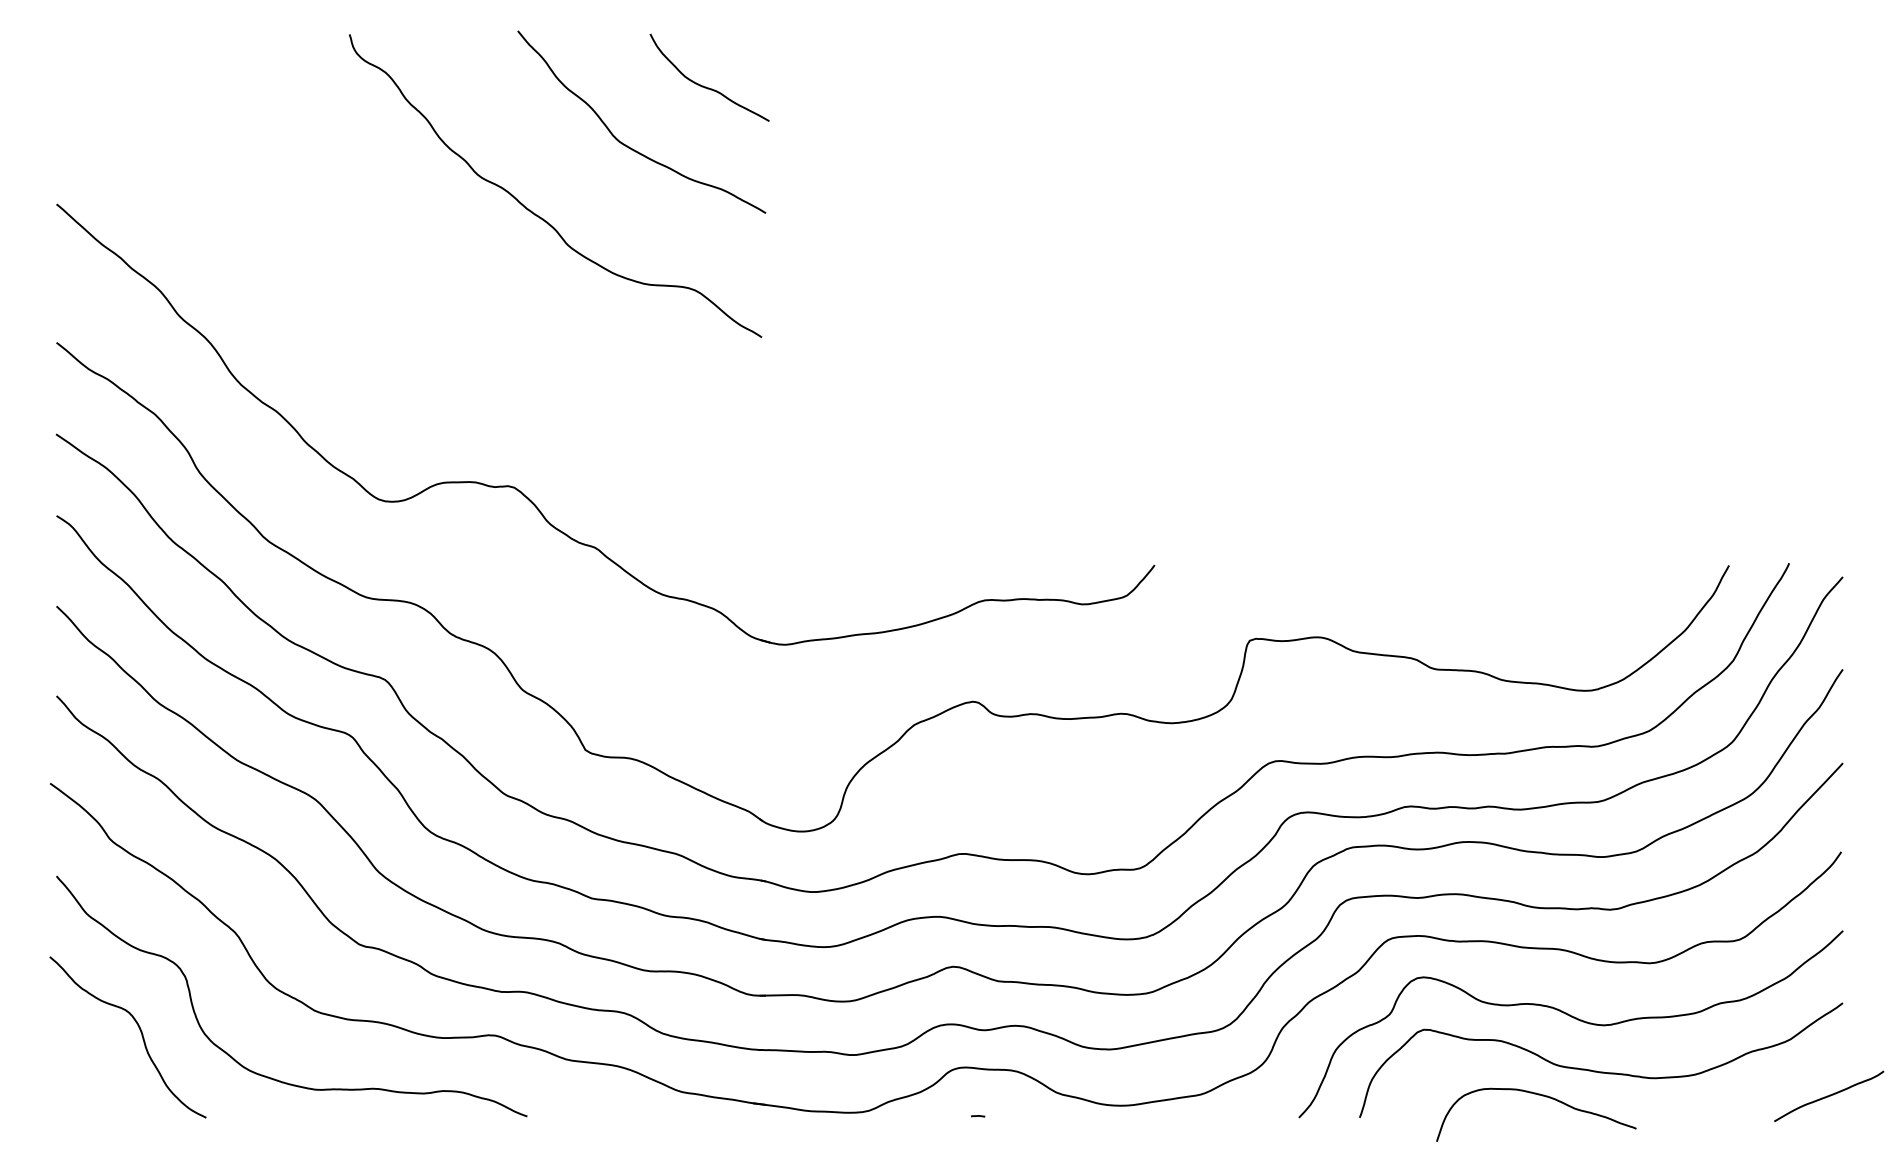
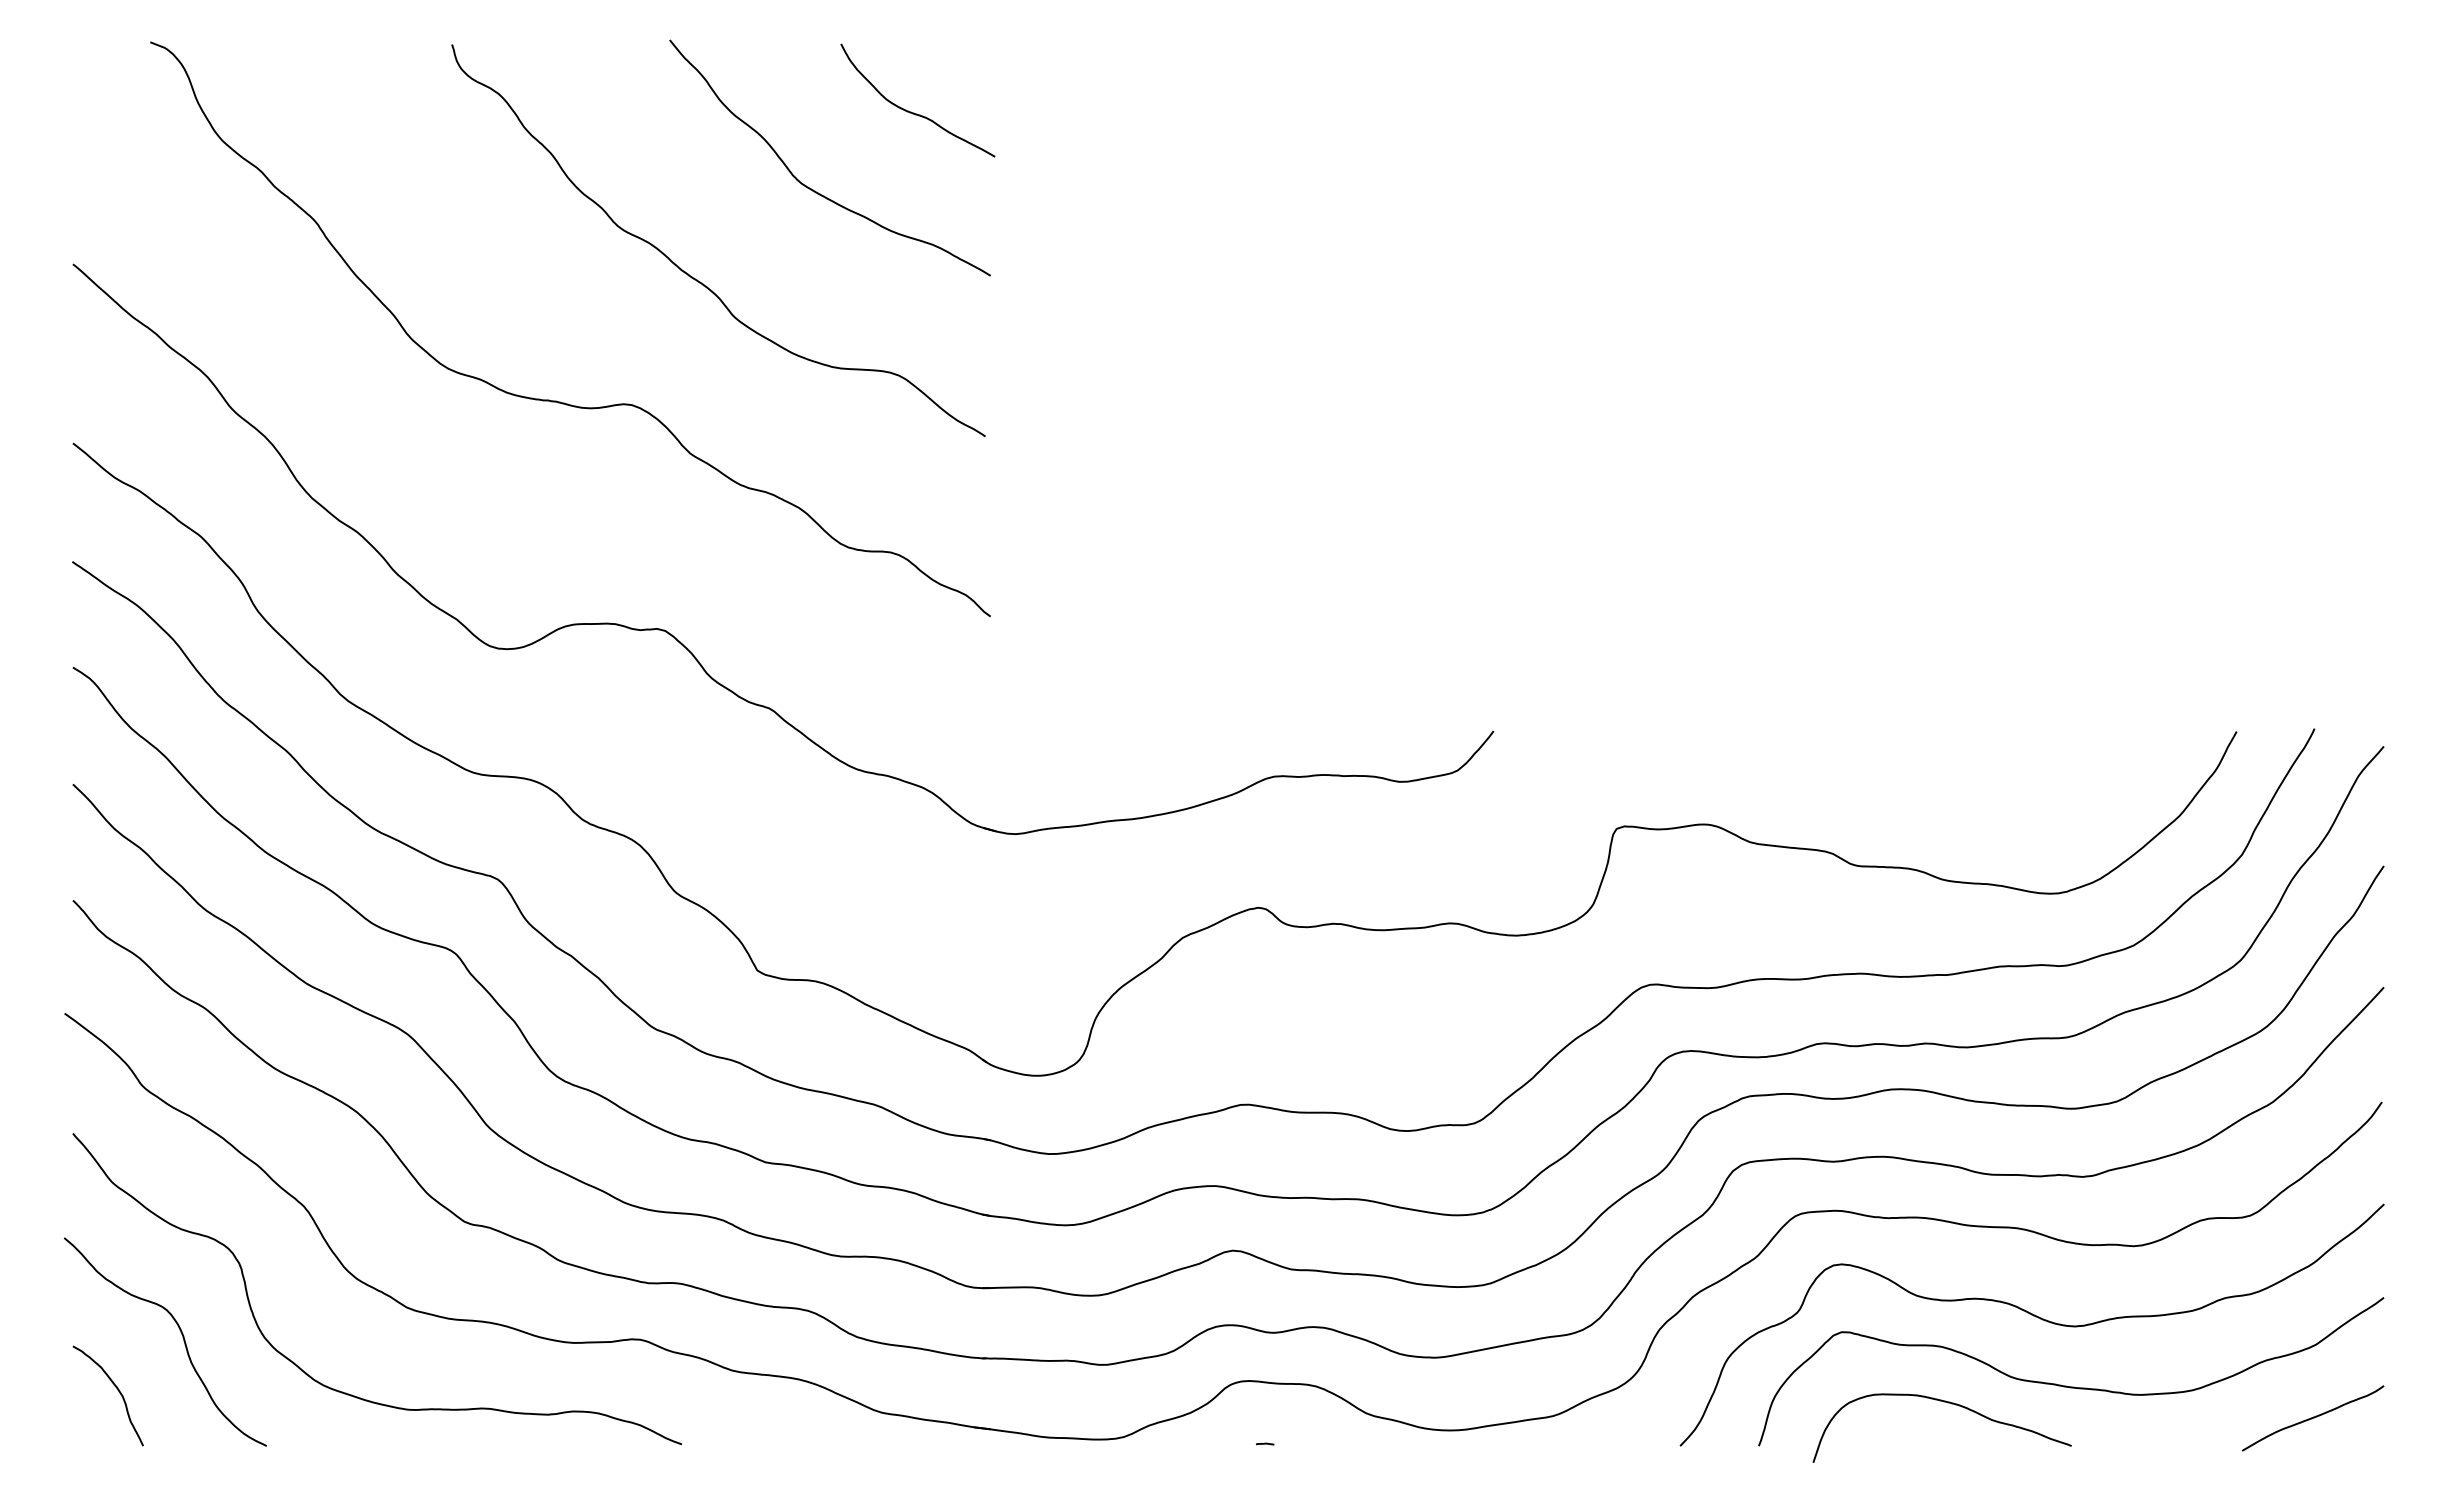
curve: (431, 309) -> (558, 400), added
curve: (90, 1074) -> (116, 1390), added
curve: (1829, 1095) -> (2313, 1417), moved
curve: (1542, 1096) -> (1950, 1404), moved

